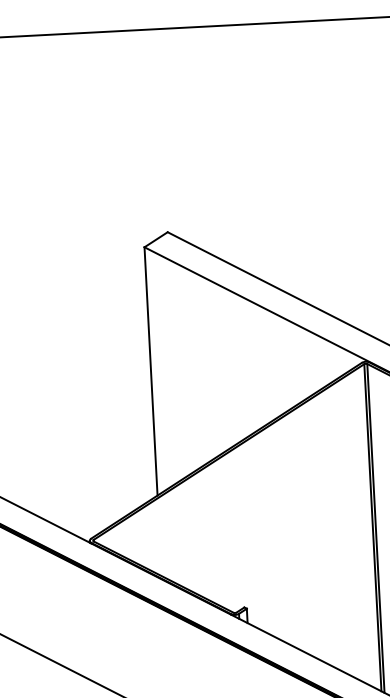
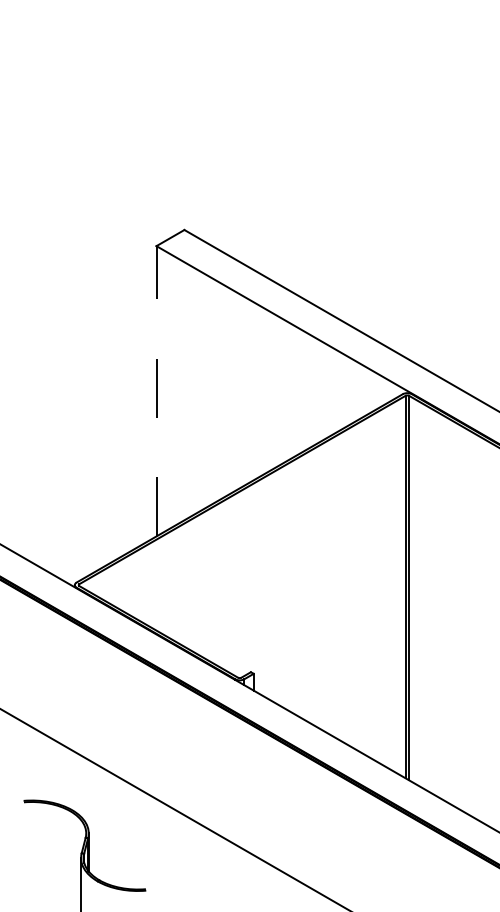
line: (150, 370) -> (156, 390), solid -> dashed

